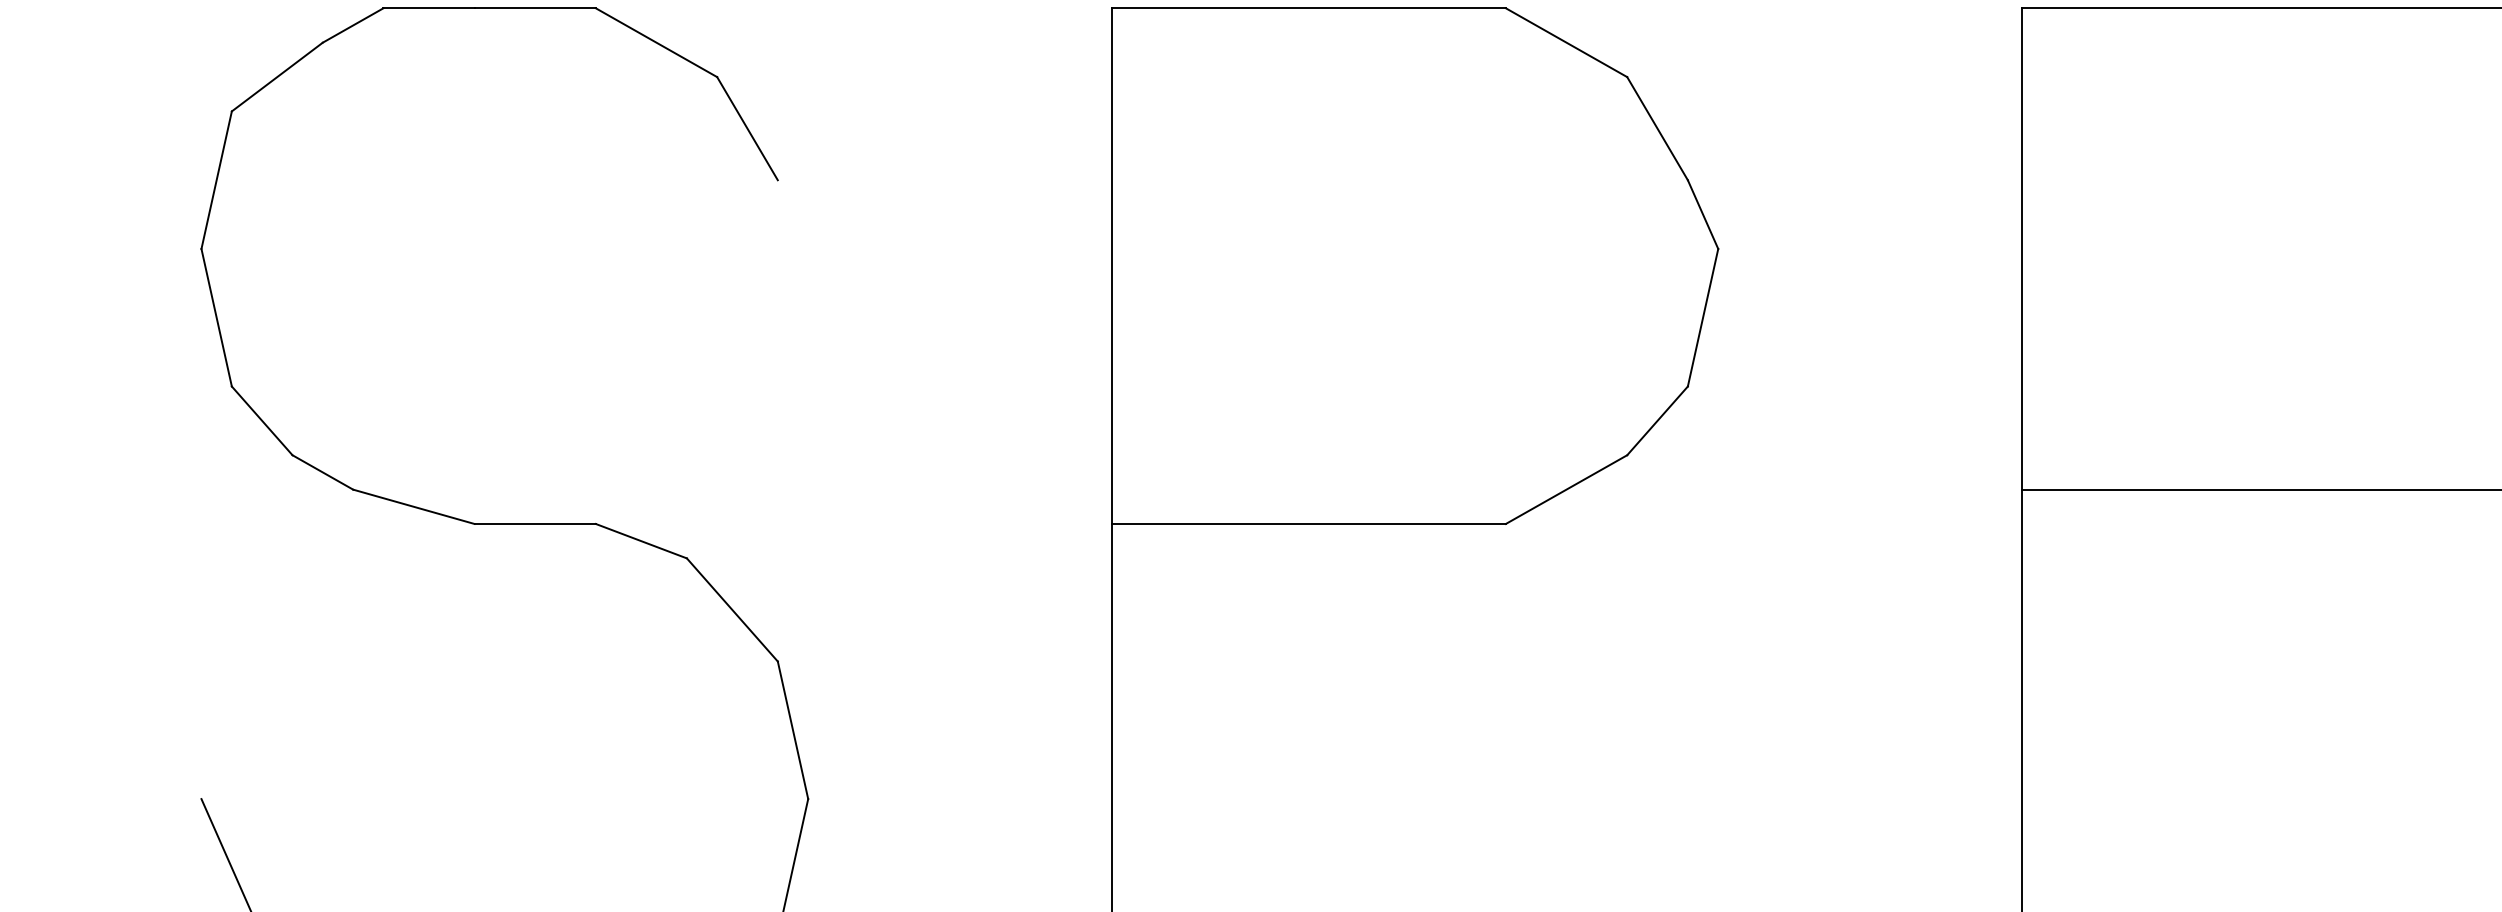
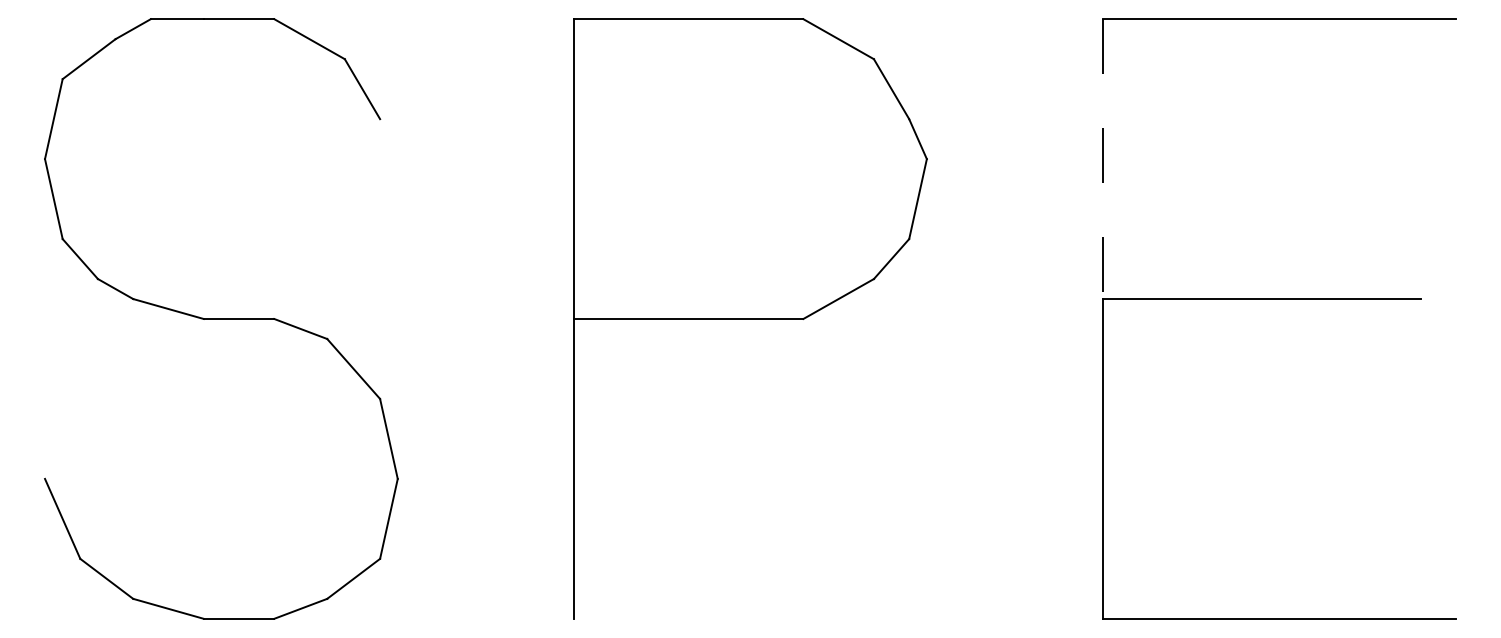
line: (2022, 249) -> (1103, 159), solid -> dashed

